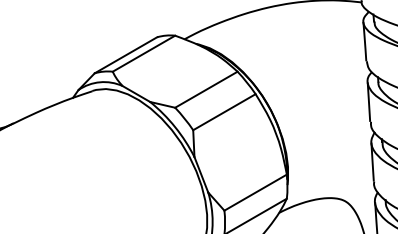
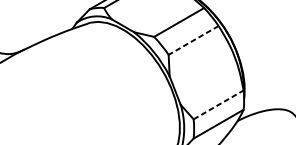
line: (224, 112) -> (193, 40), solid -> dashed
line: (256, 192) -> (219, 104), solid -> dashed

